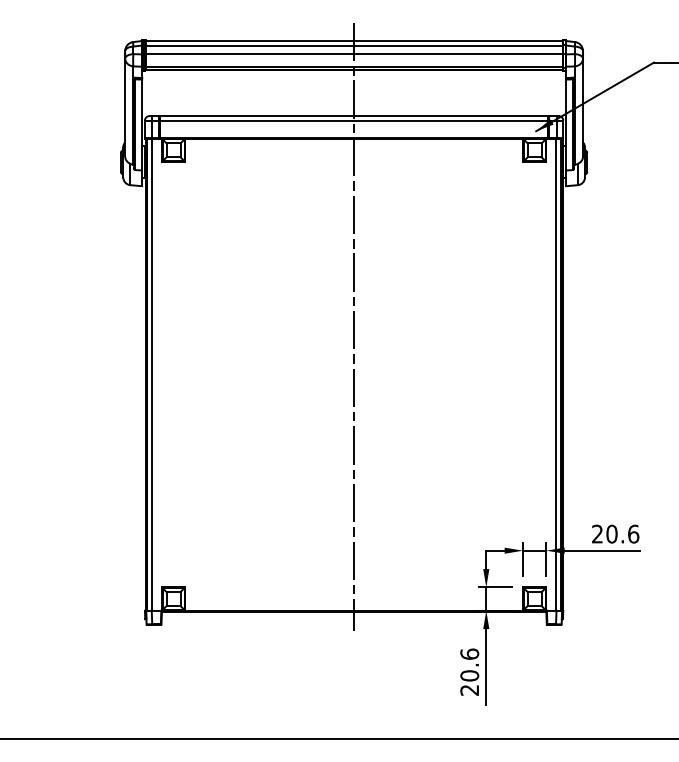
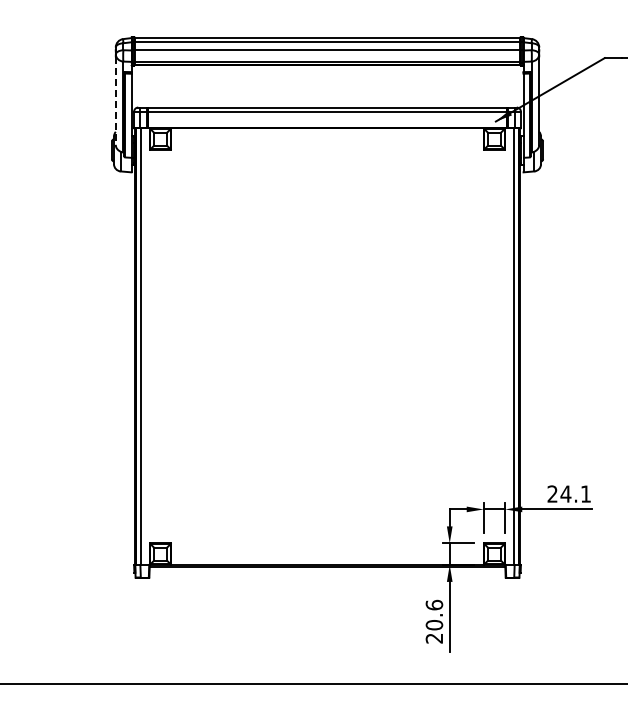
line: (124, 109) -> (115, 101), solid -> dashed
line: (354, 326) -> (327, 302), removed
text: (622, 533) -> (575, 493), 20.6 -> 24.1

